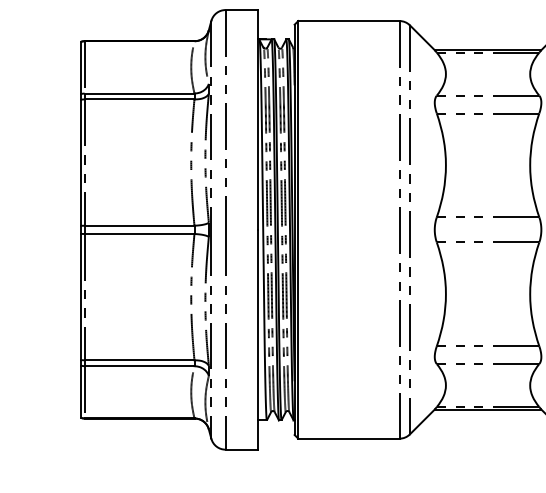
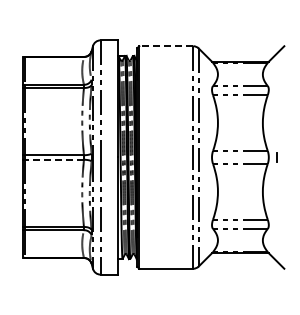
line: (349, 21) -> (166, 46), solid -> dashed
line: (139, 233) -> (54, 159), solid -> dashed

